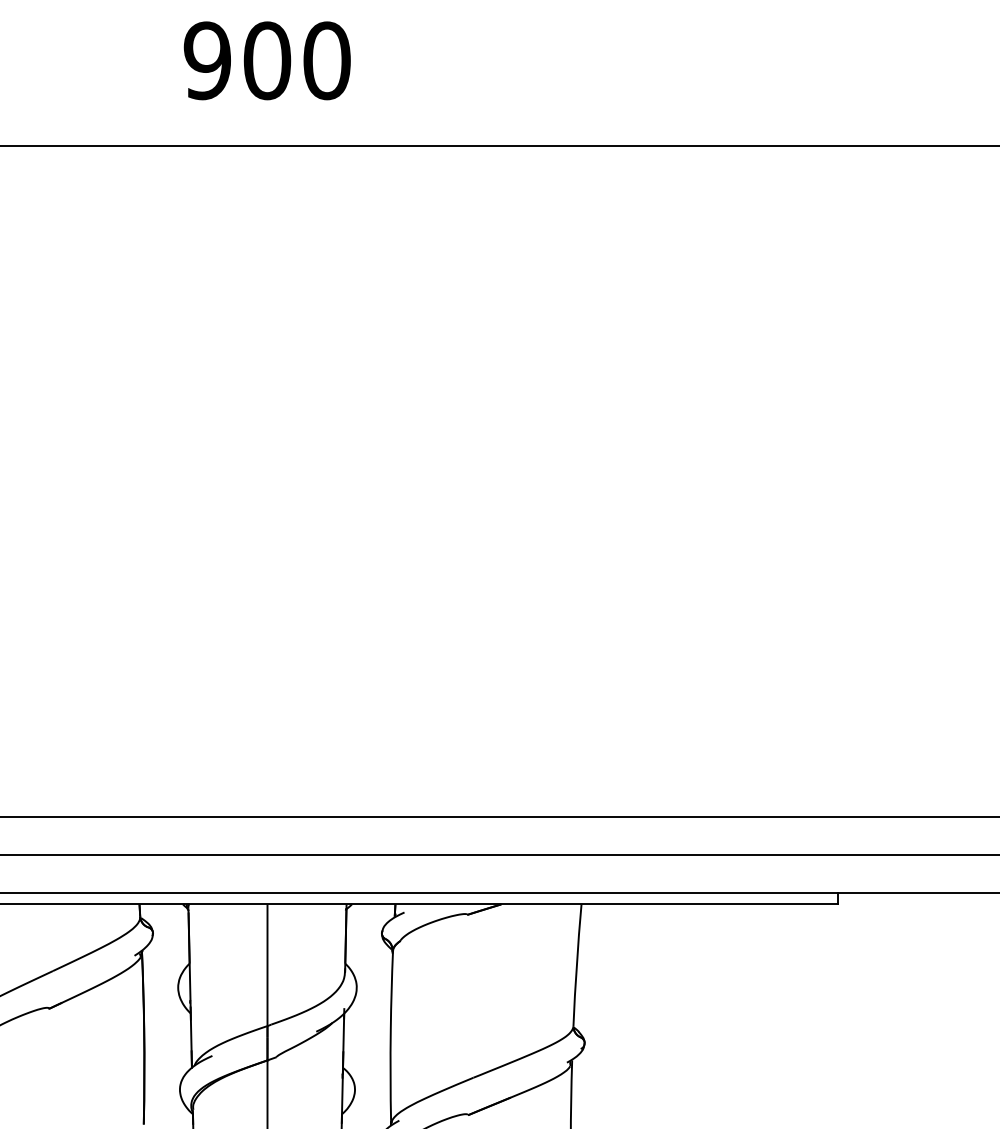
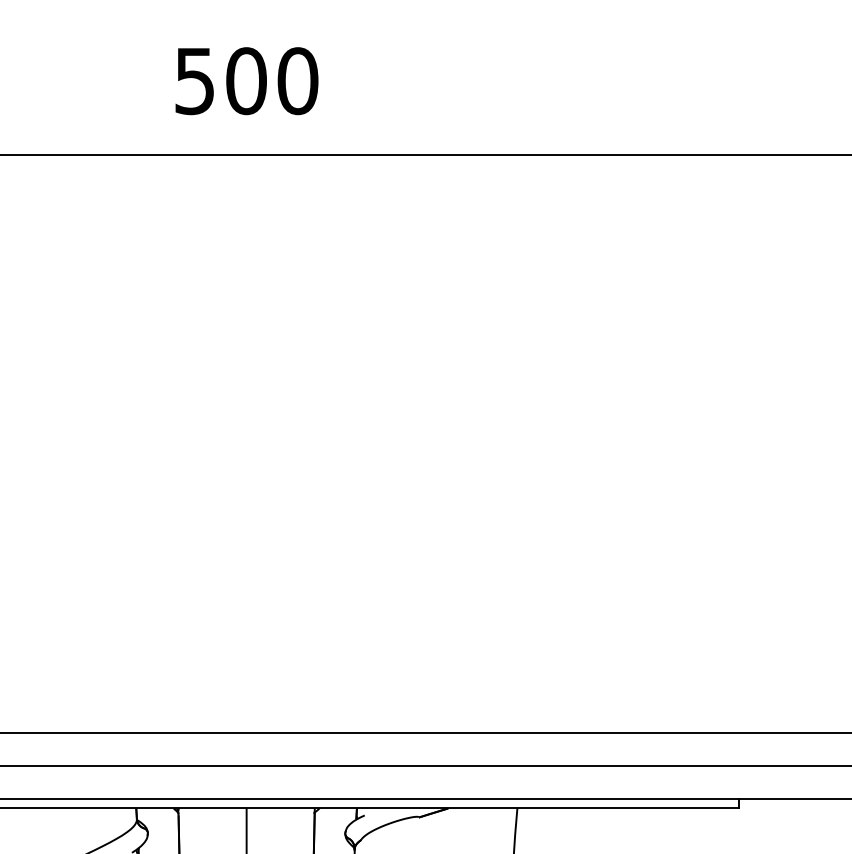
text: (206, 60) -> (194, 80), 900 -> 500

